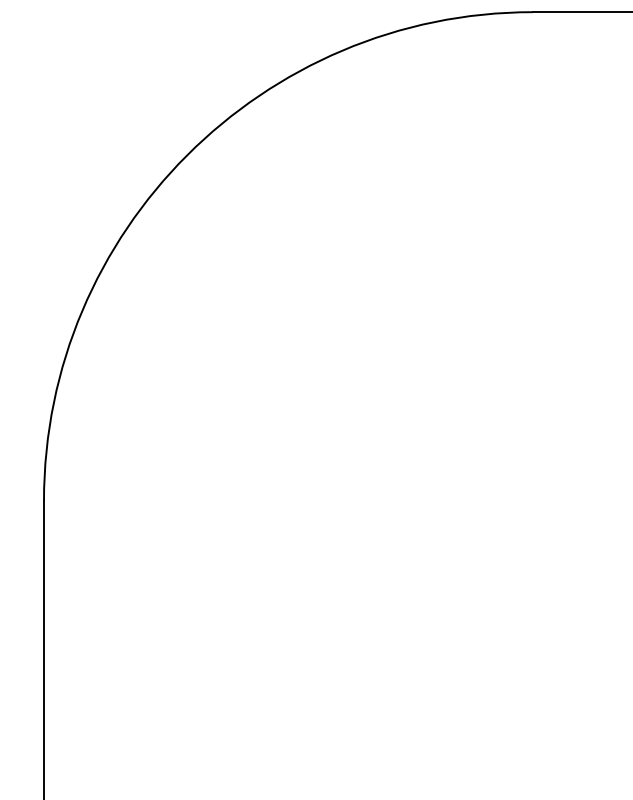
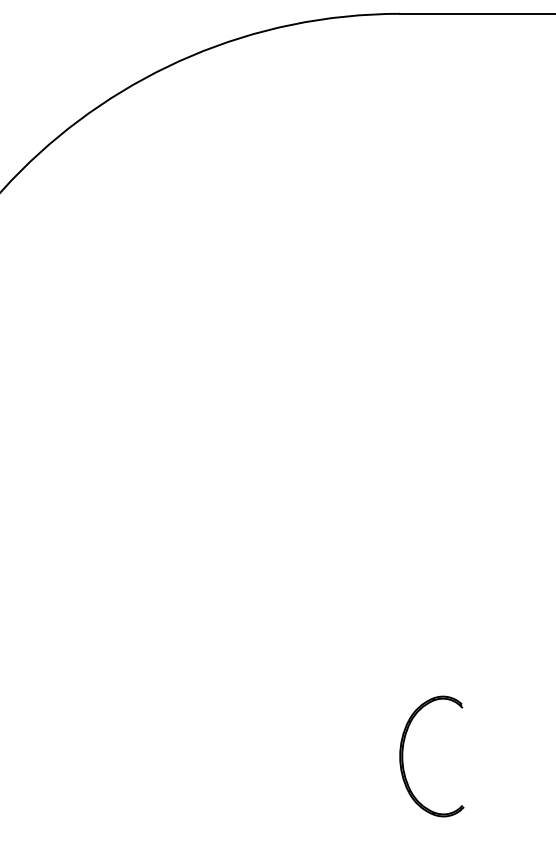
part: (535, 688) -> (403, 756), added

